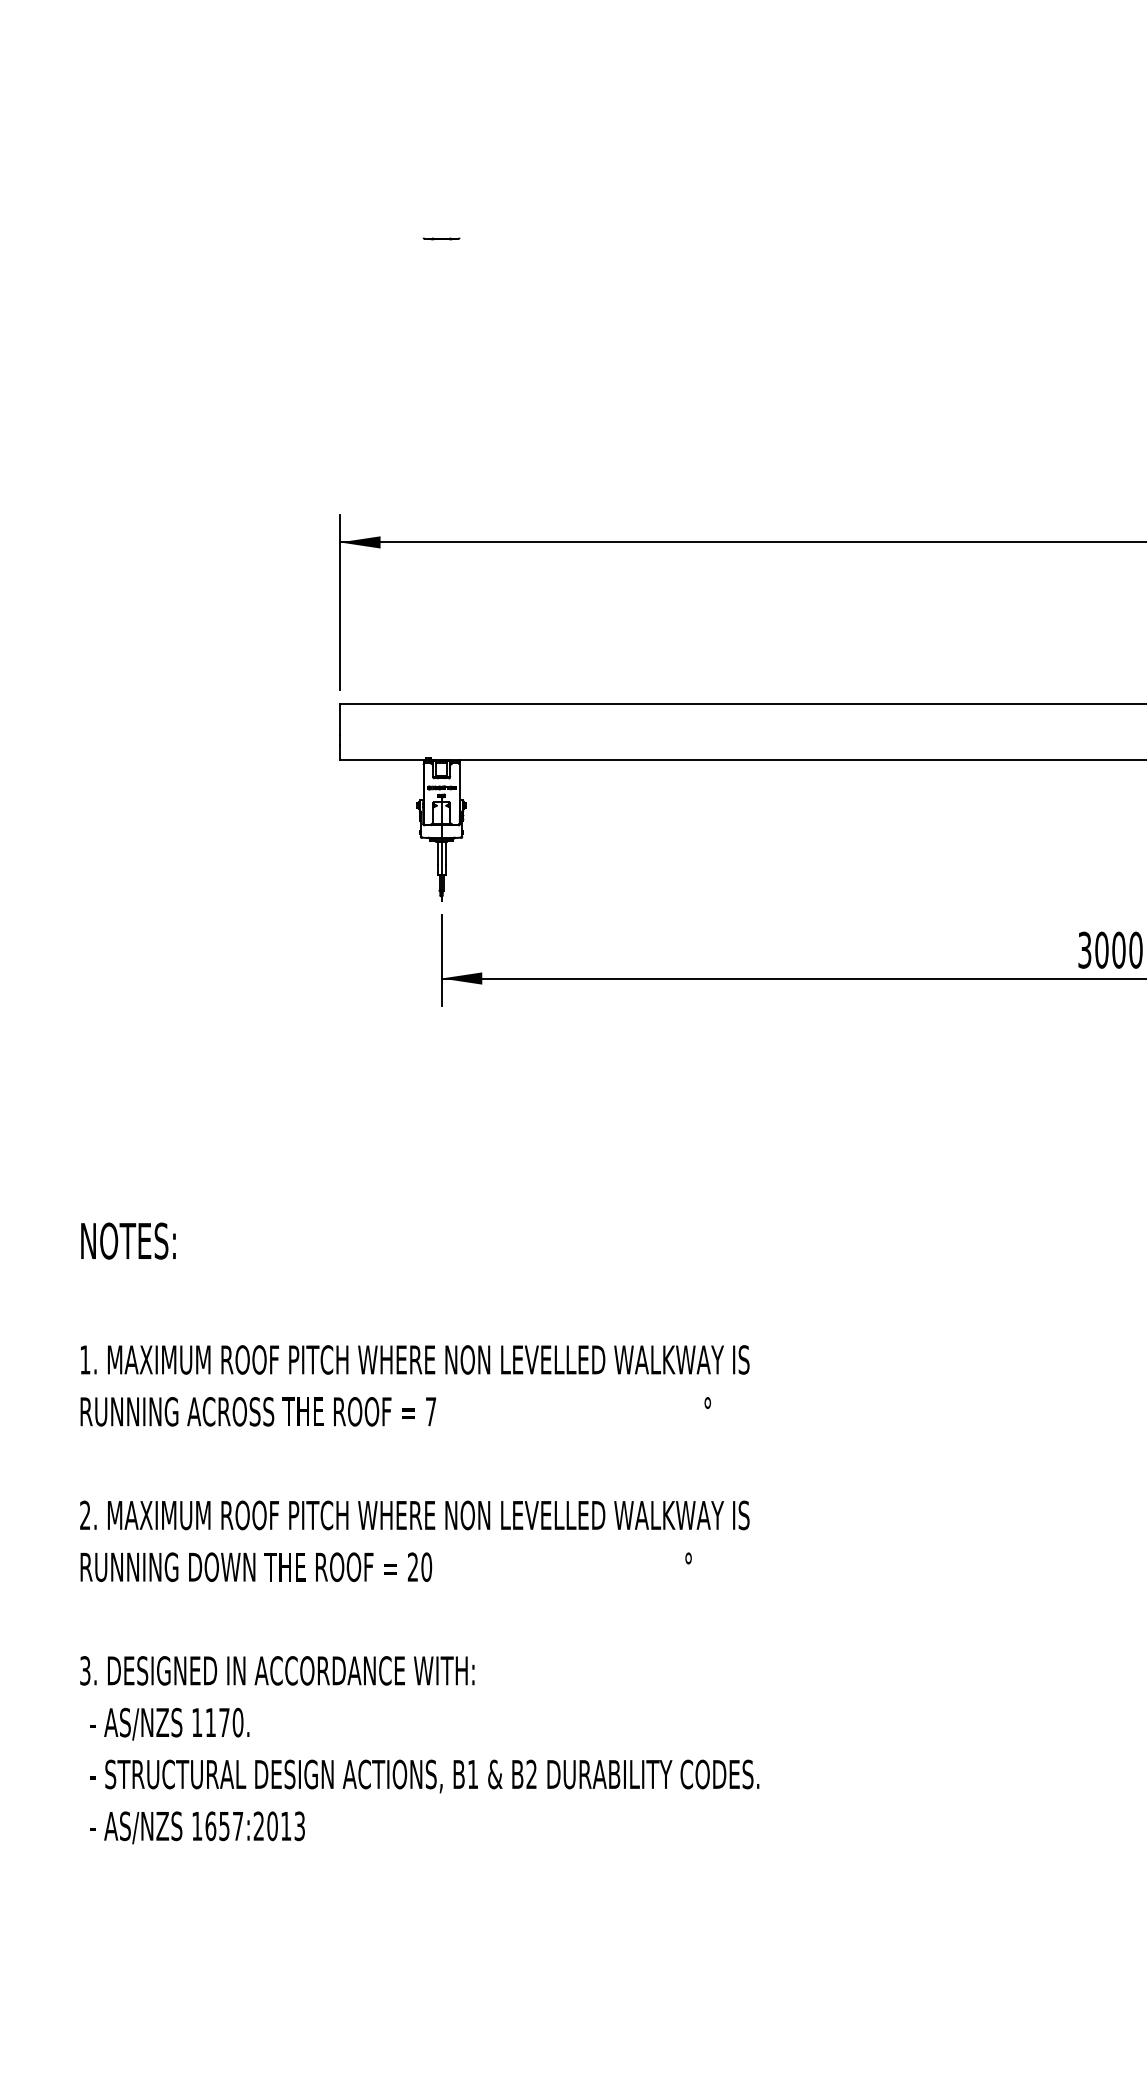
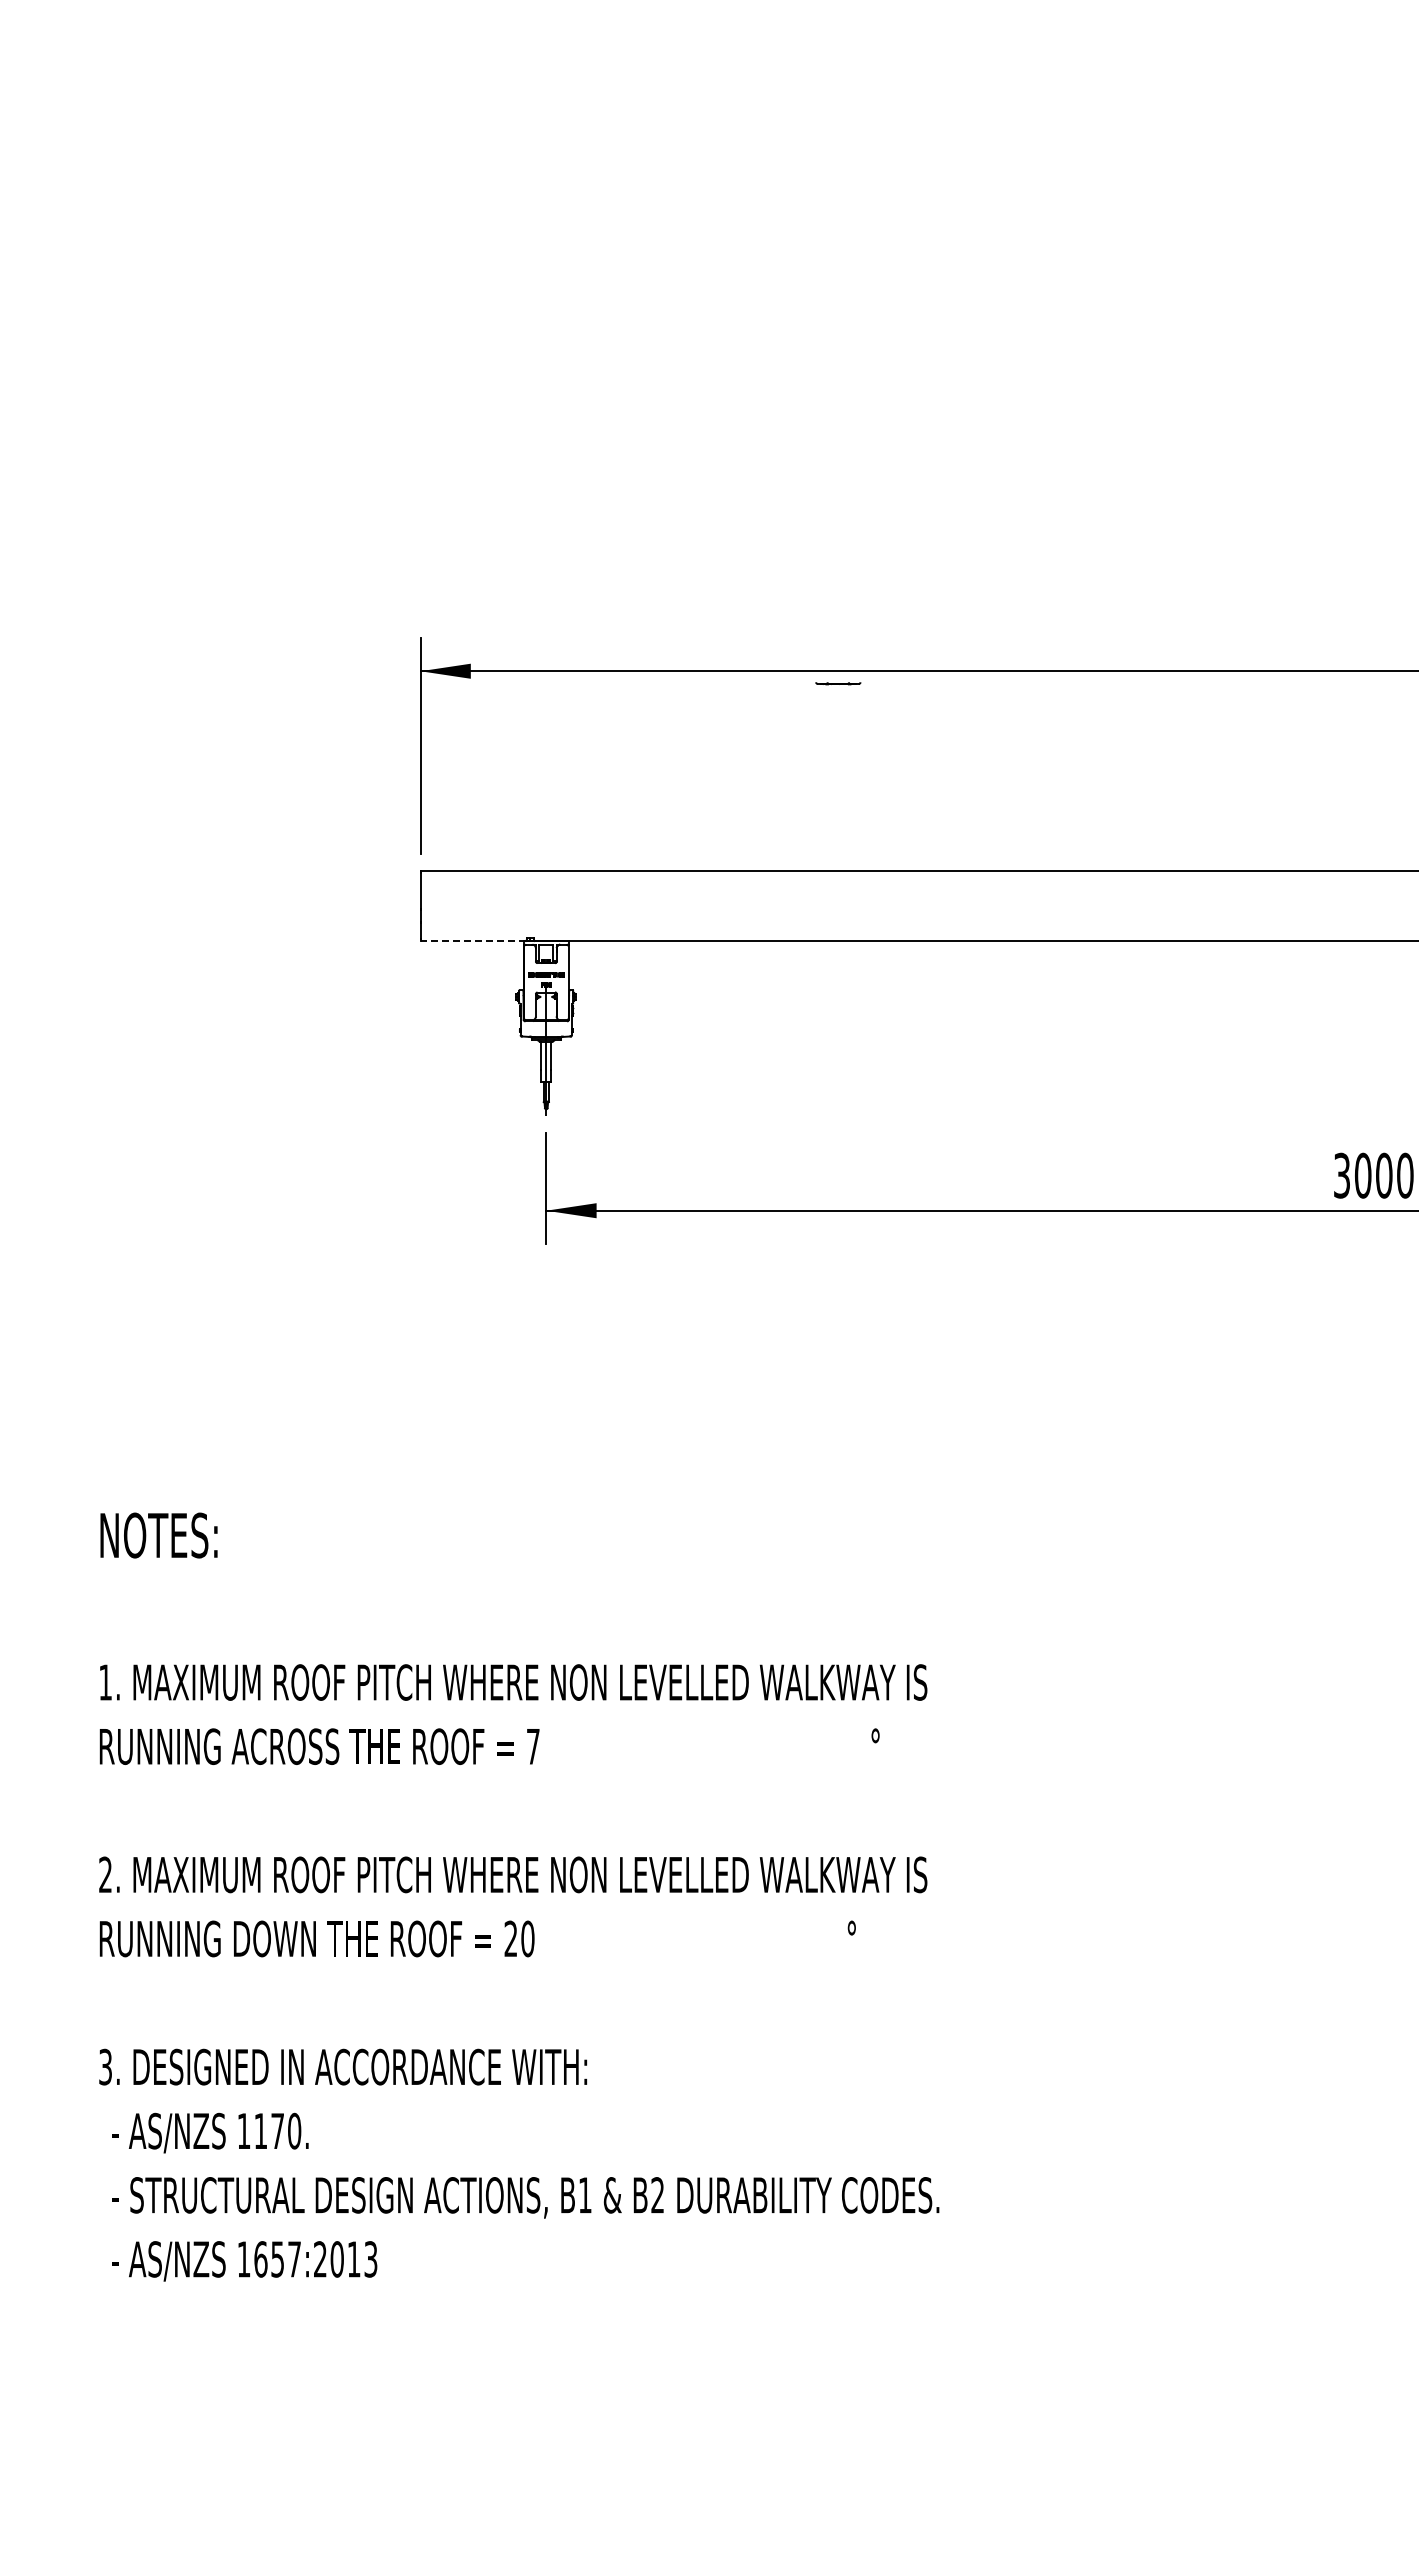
part: (441, 238) -> (838, 683), moved
line: (382, 760) -> (473, 940), solid -> dashed

